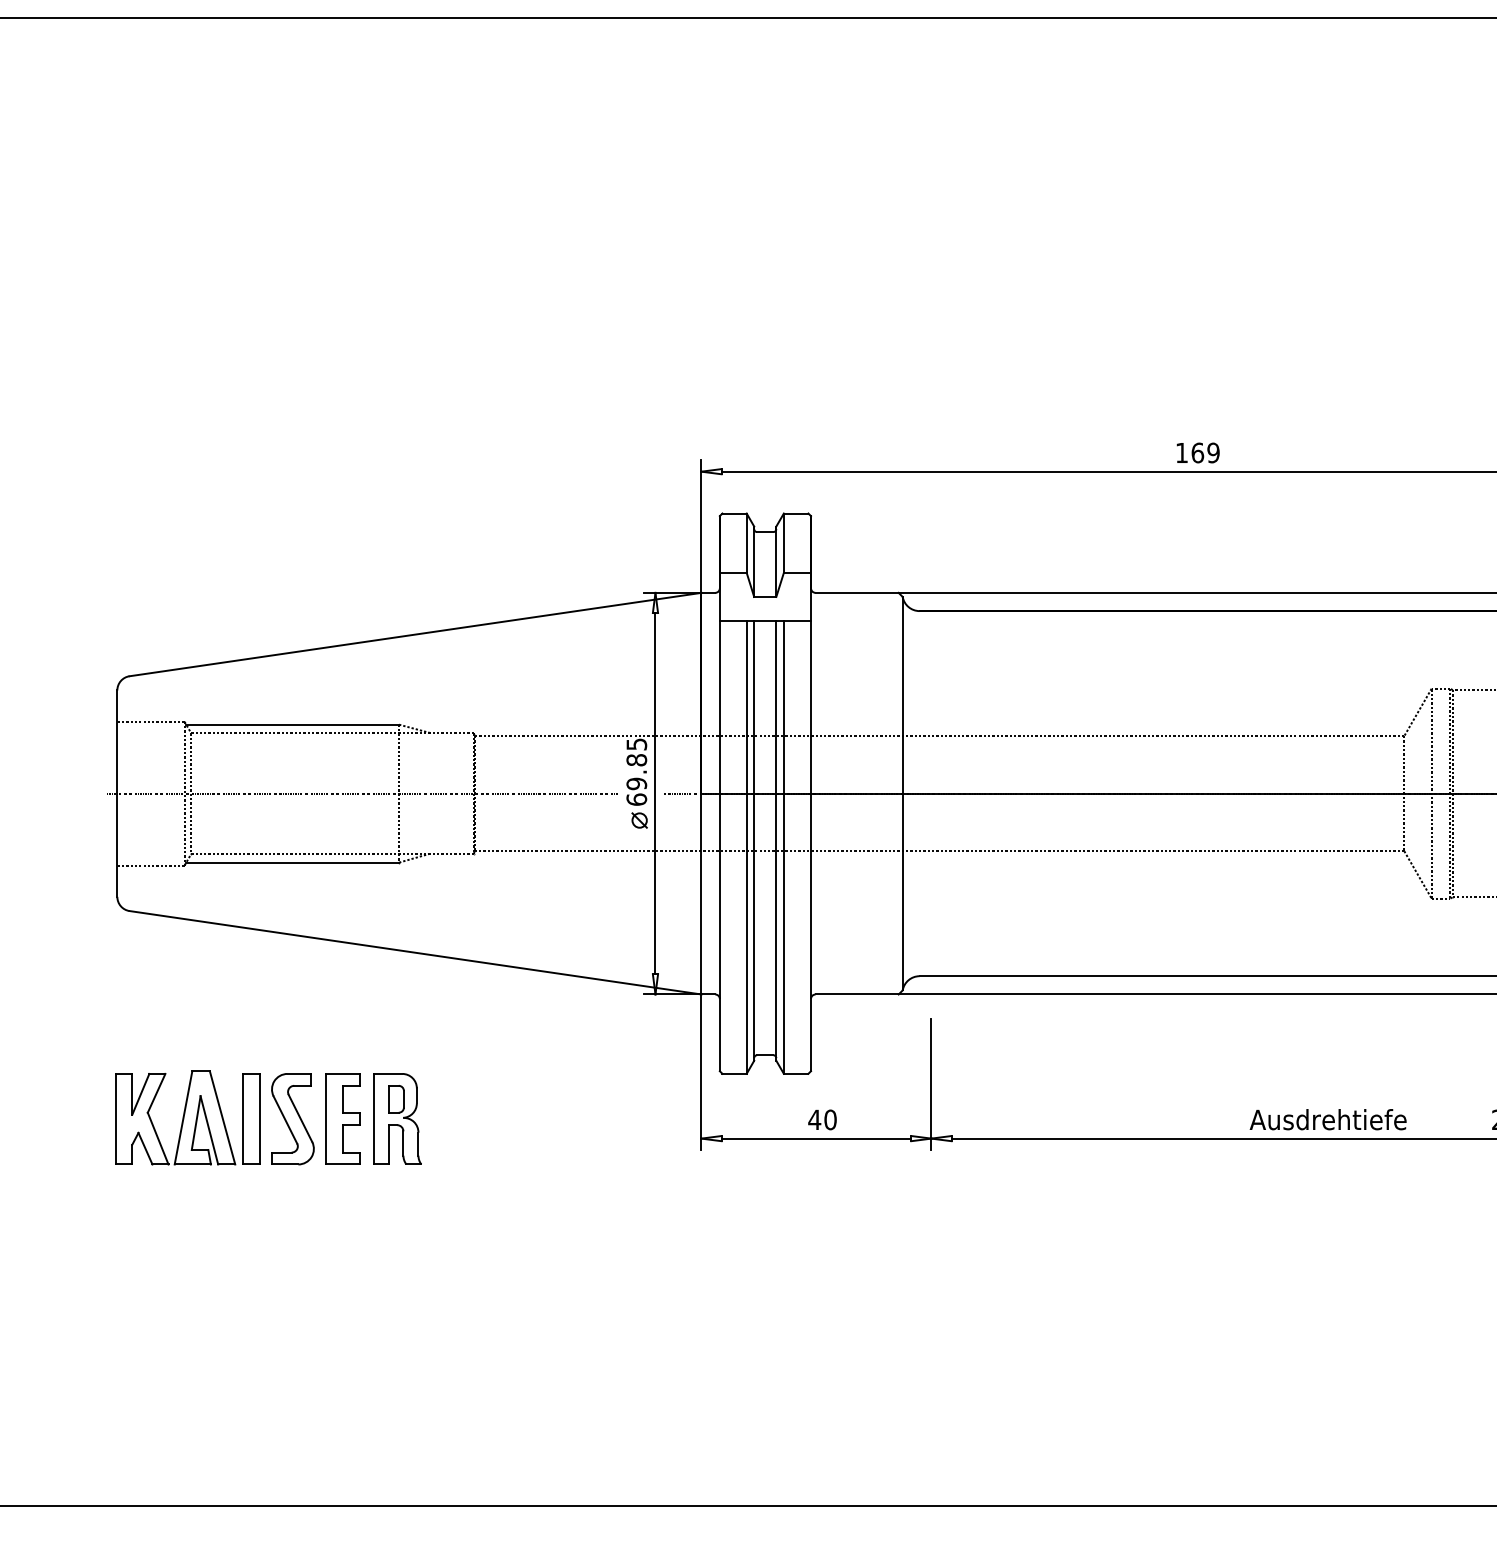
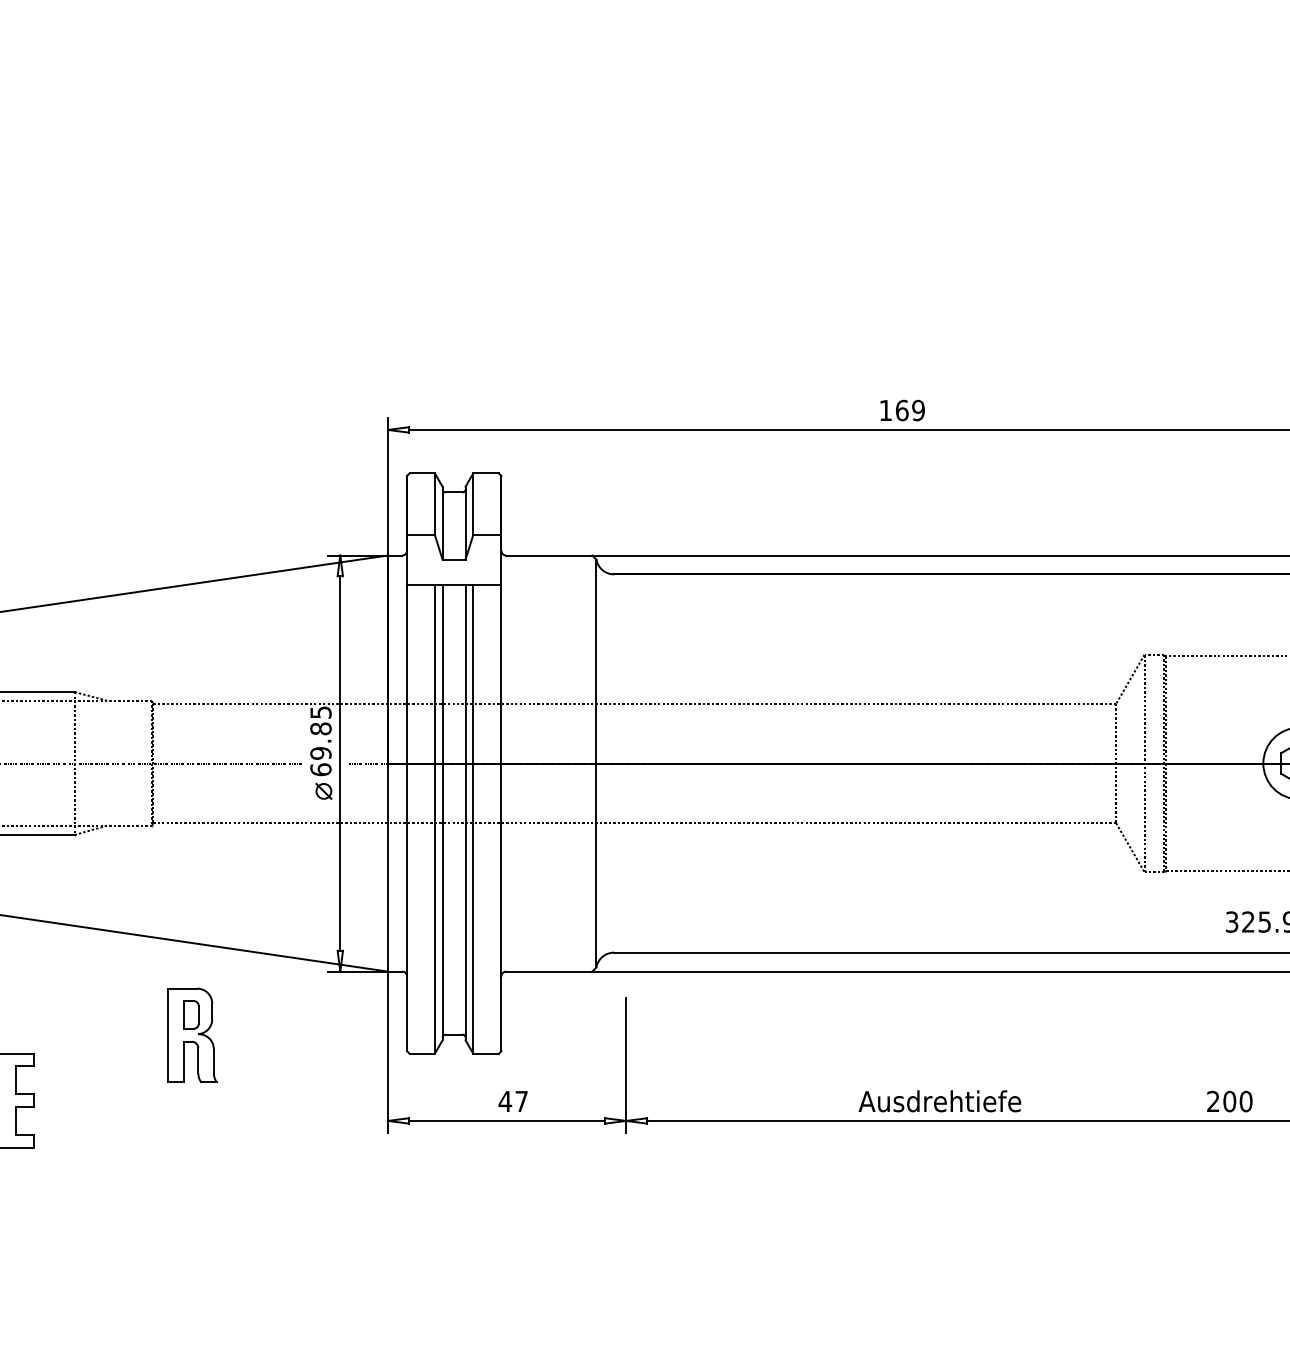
part: (397, 1118) -> (192, 1034), moved
text: (830, 1119) -> (521, 1101), 40 -> 47
text: (1327, 1119) -> (939, 1101), moved

